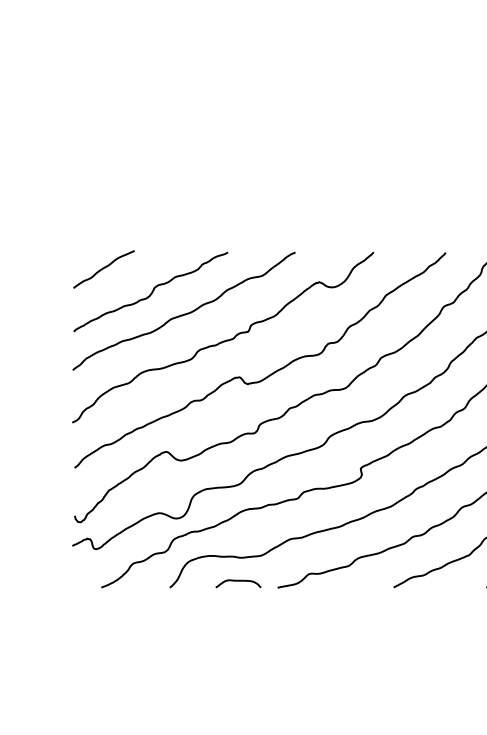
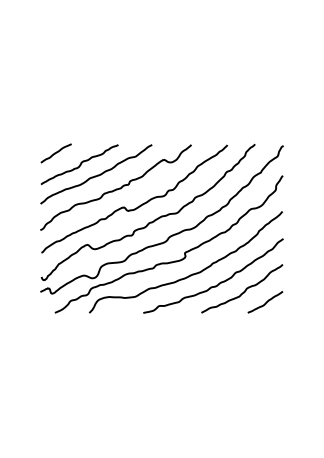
curve: (238, 582) -> (123, 310), removed

